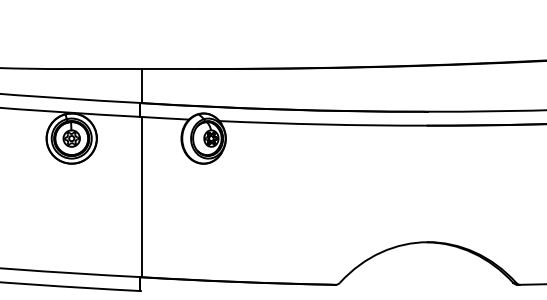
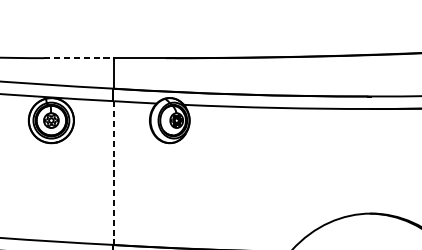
line: (103, 69) -> (79, 58), solid -> dashed
line: (141, 197) -> (114, 173), solid -> dashed

